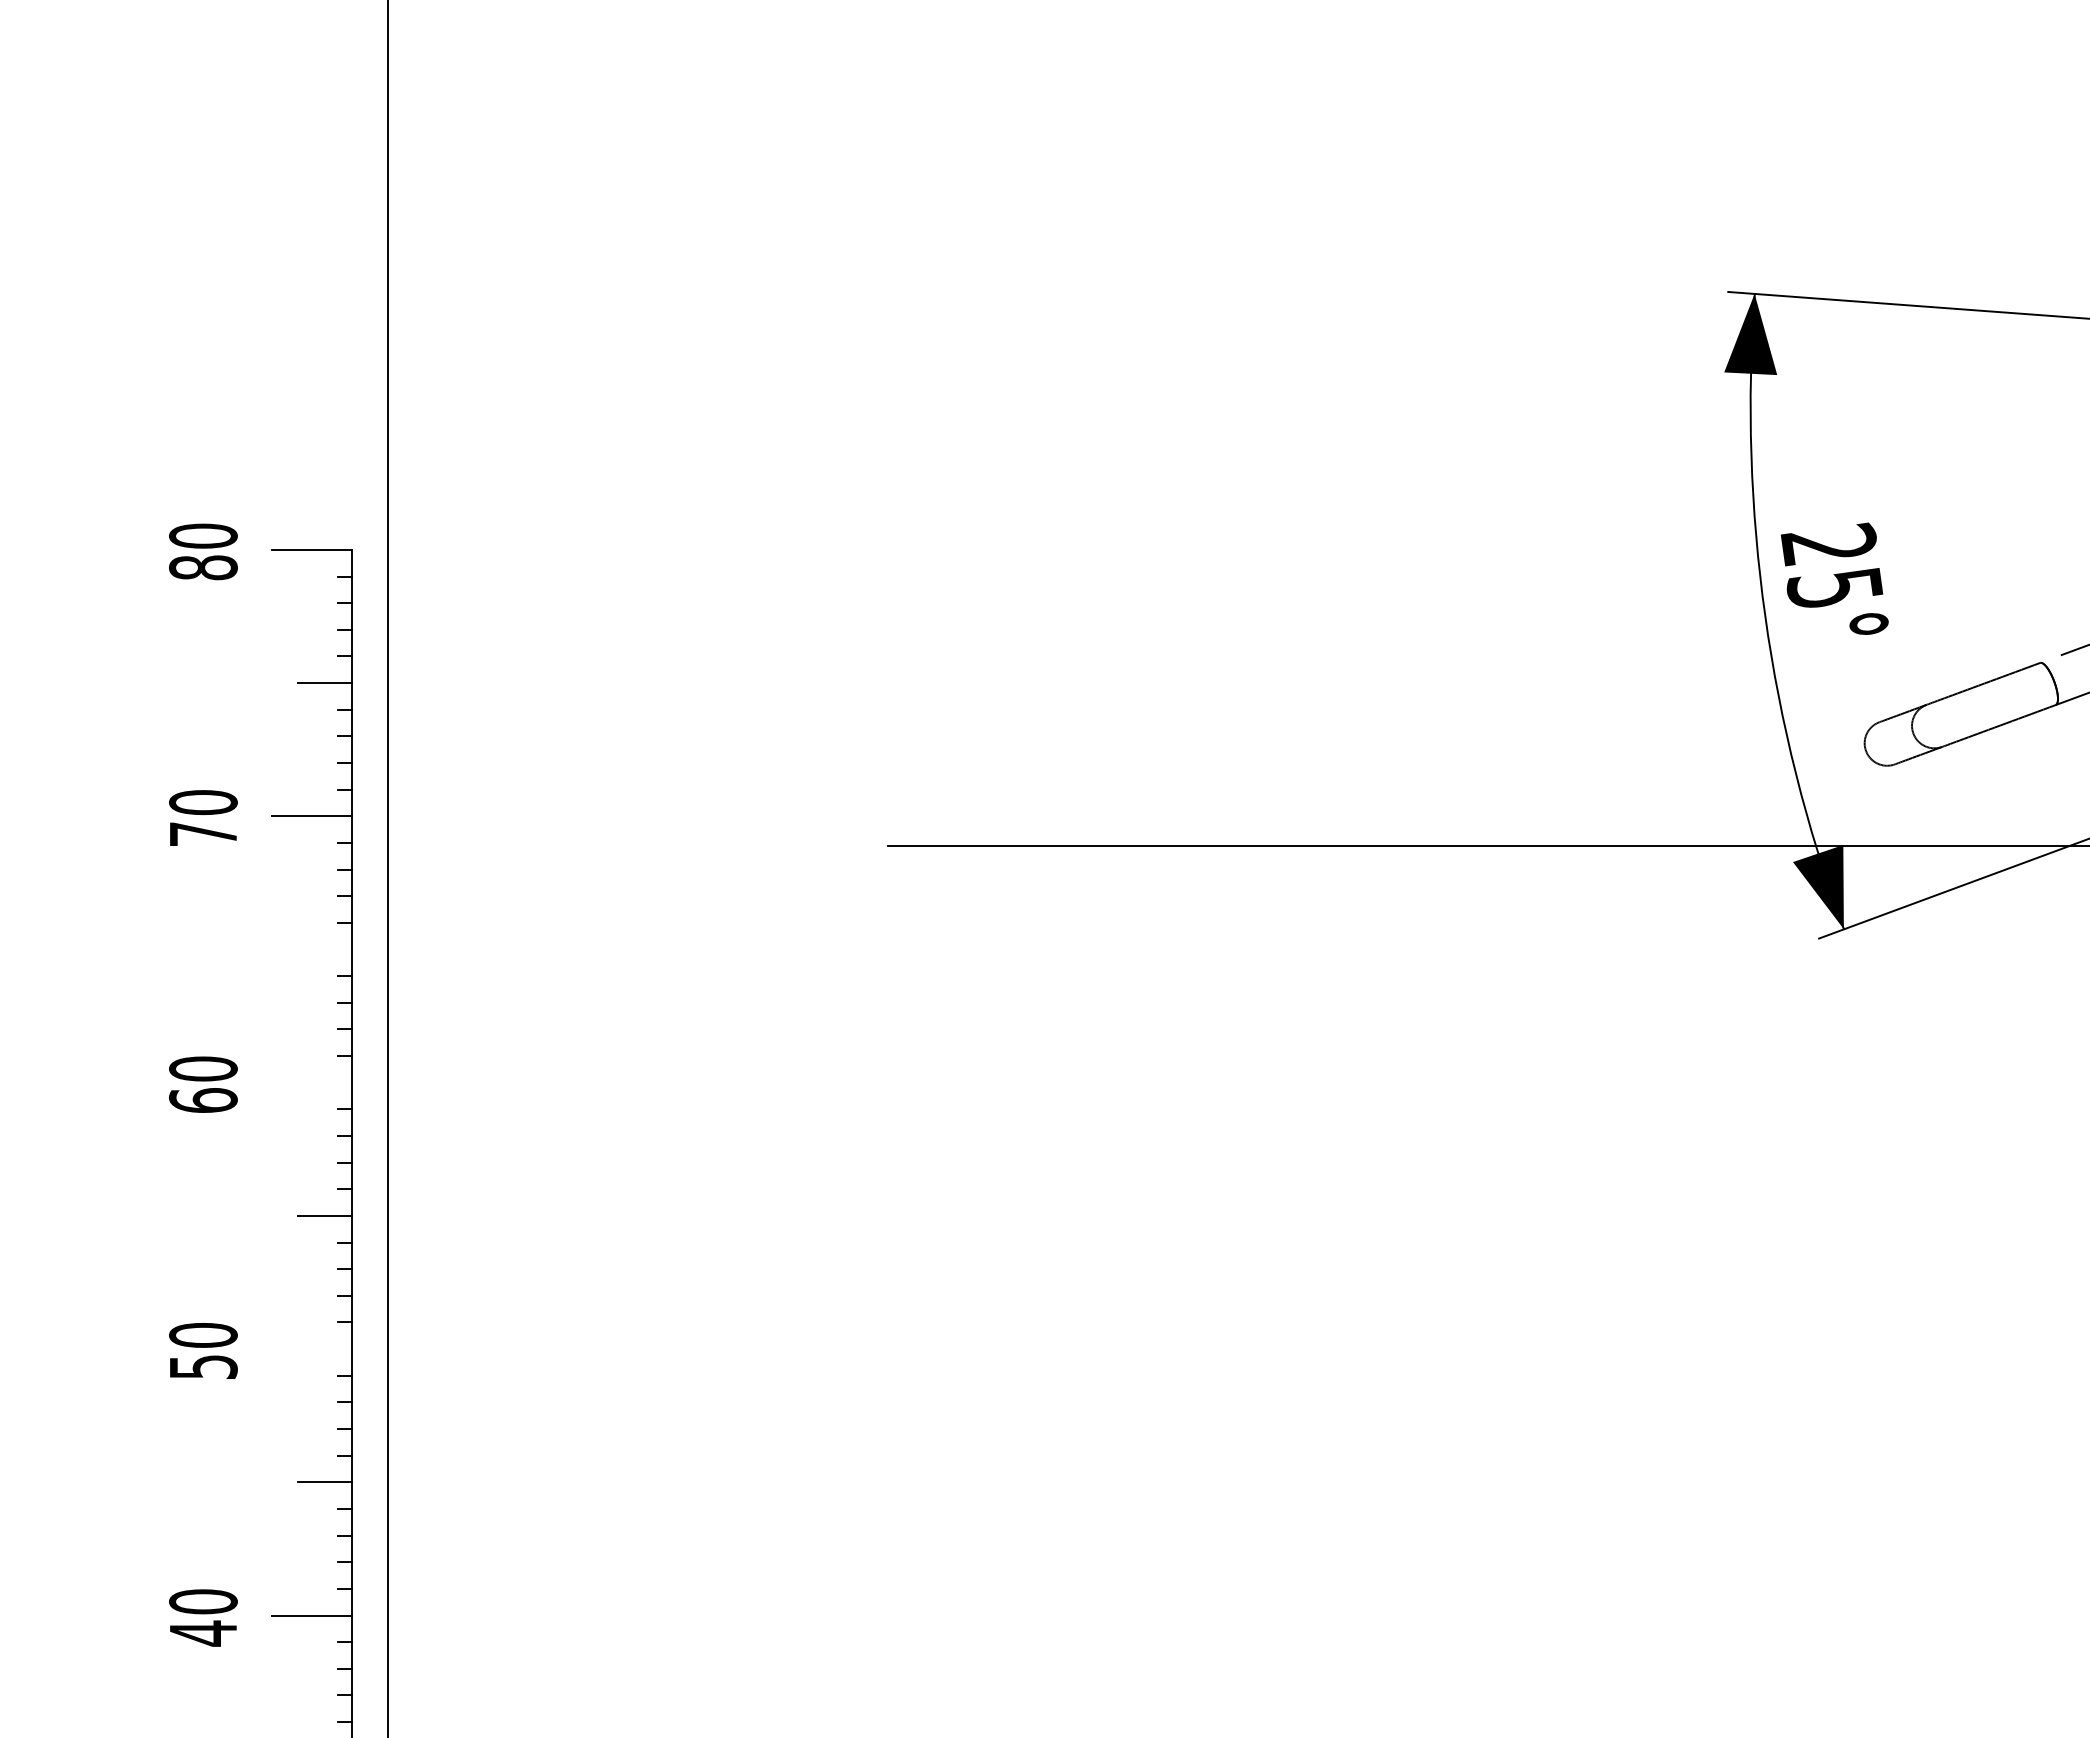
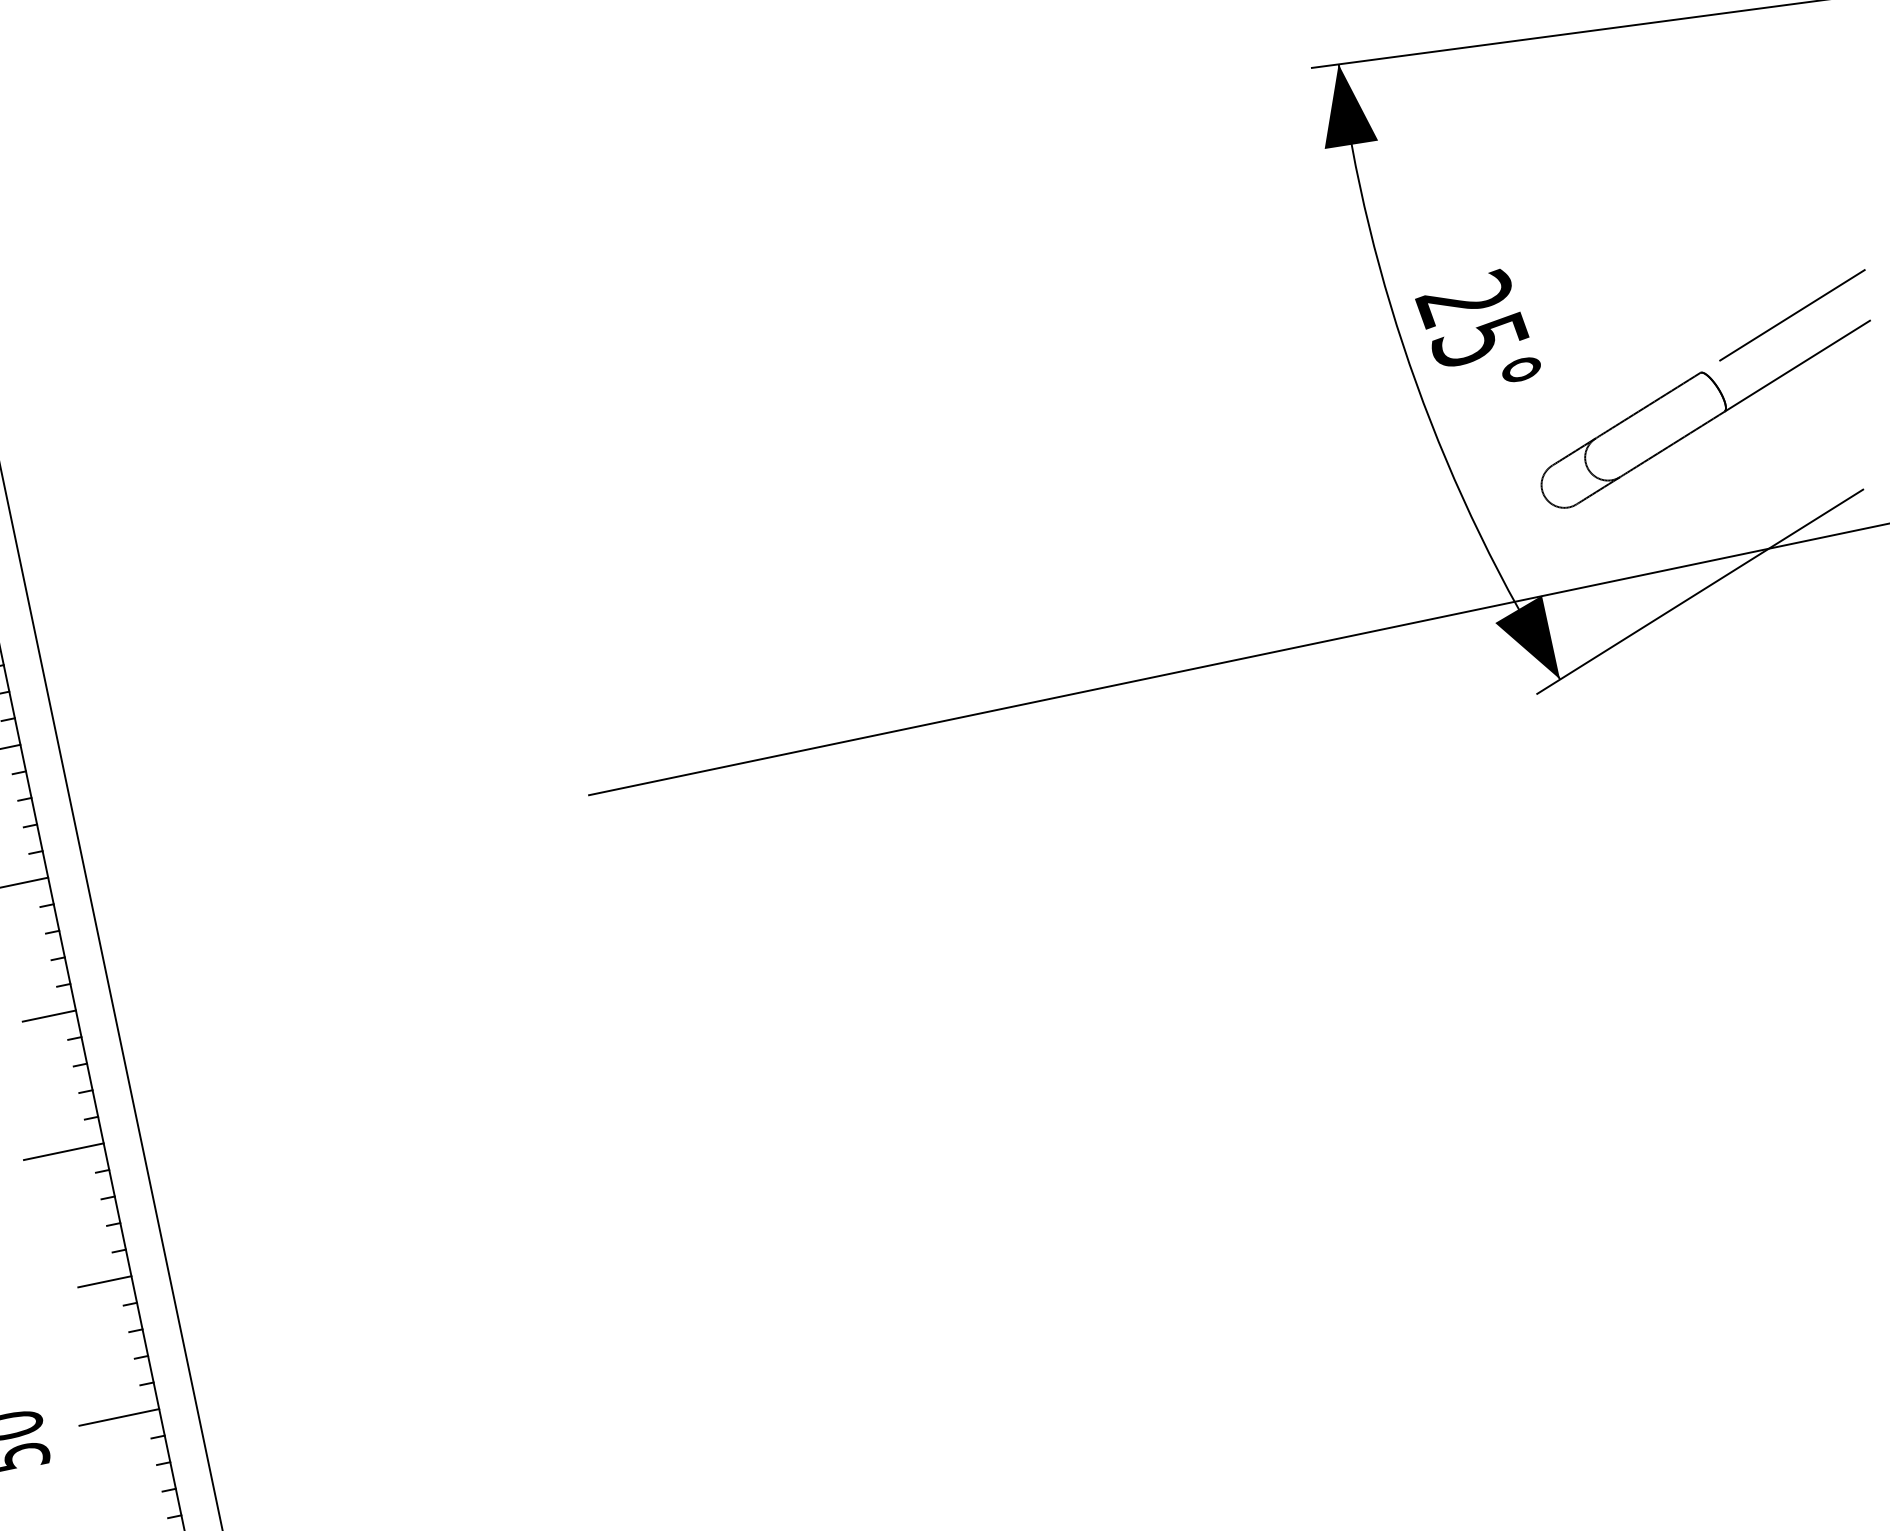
line: (324, 949) -> (48, 1016), added
line: (311, 1082) -> (63, 1151), added
line: (311, 1349) -> (119, 1417), added

